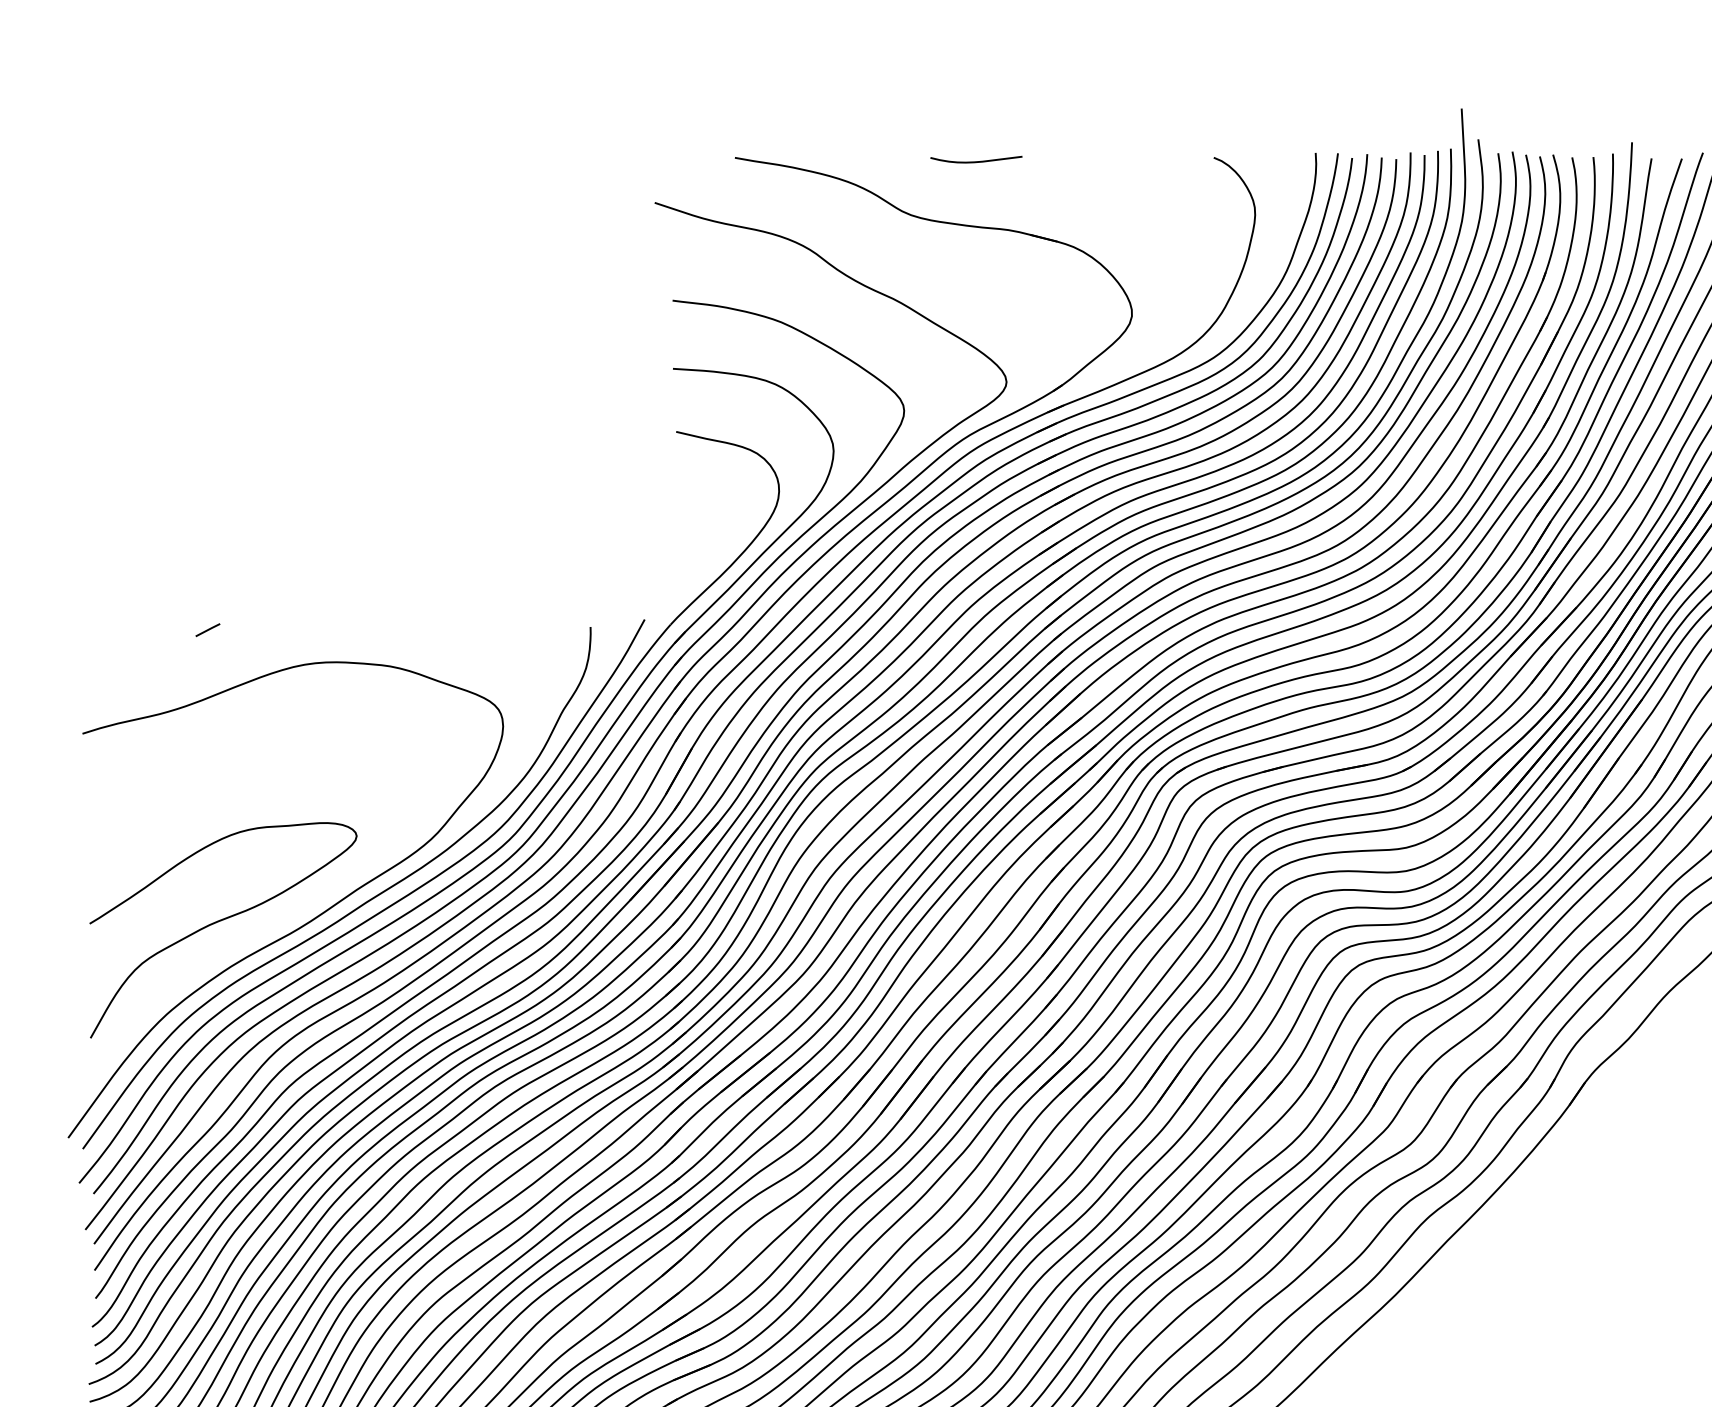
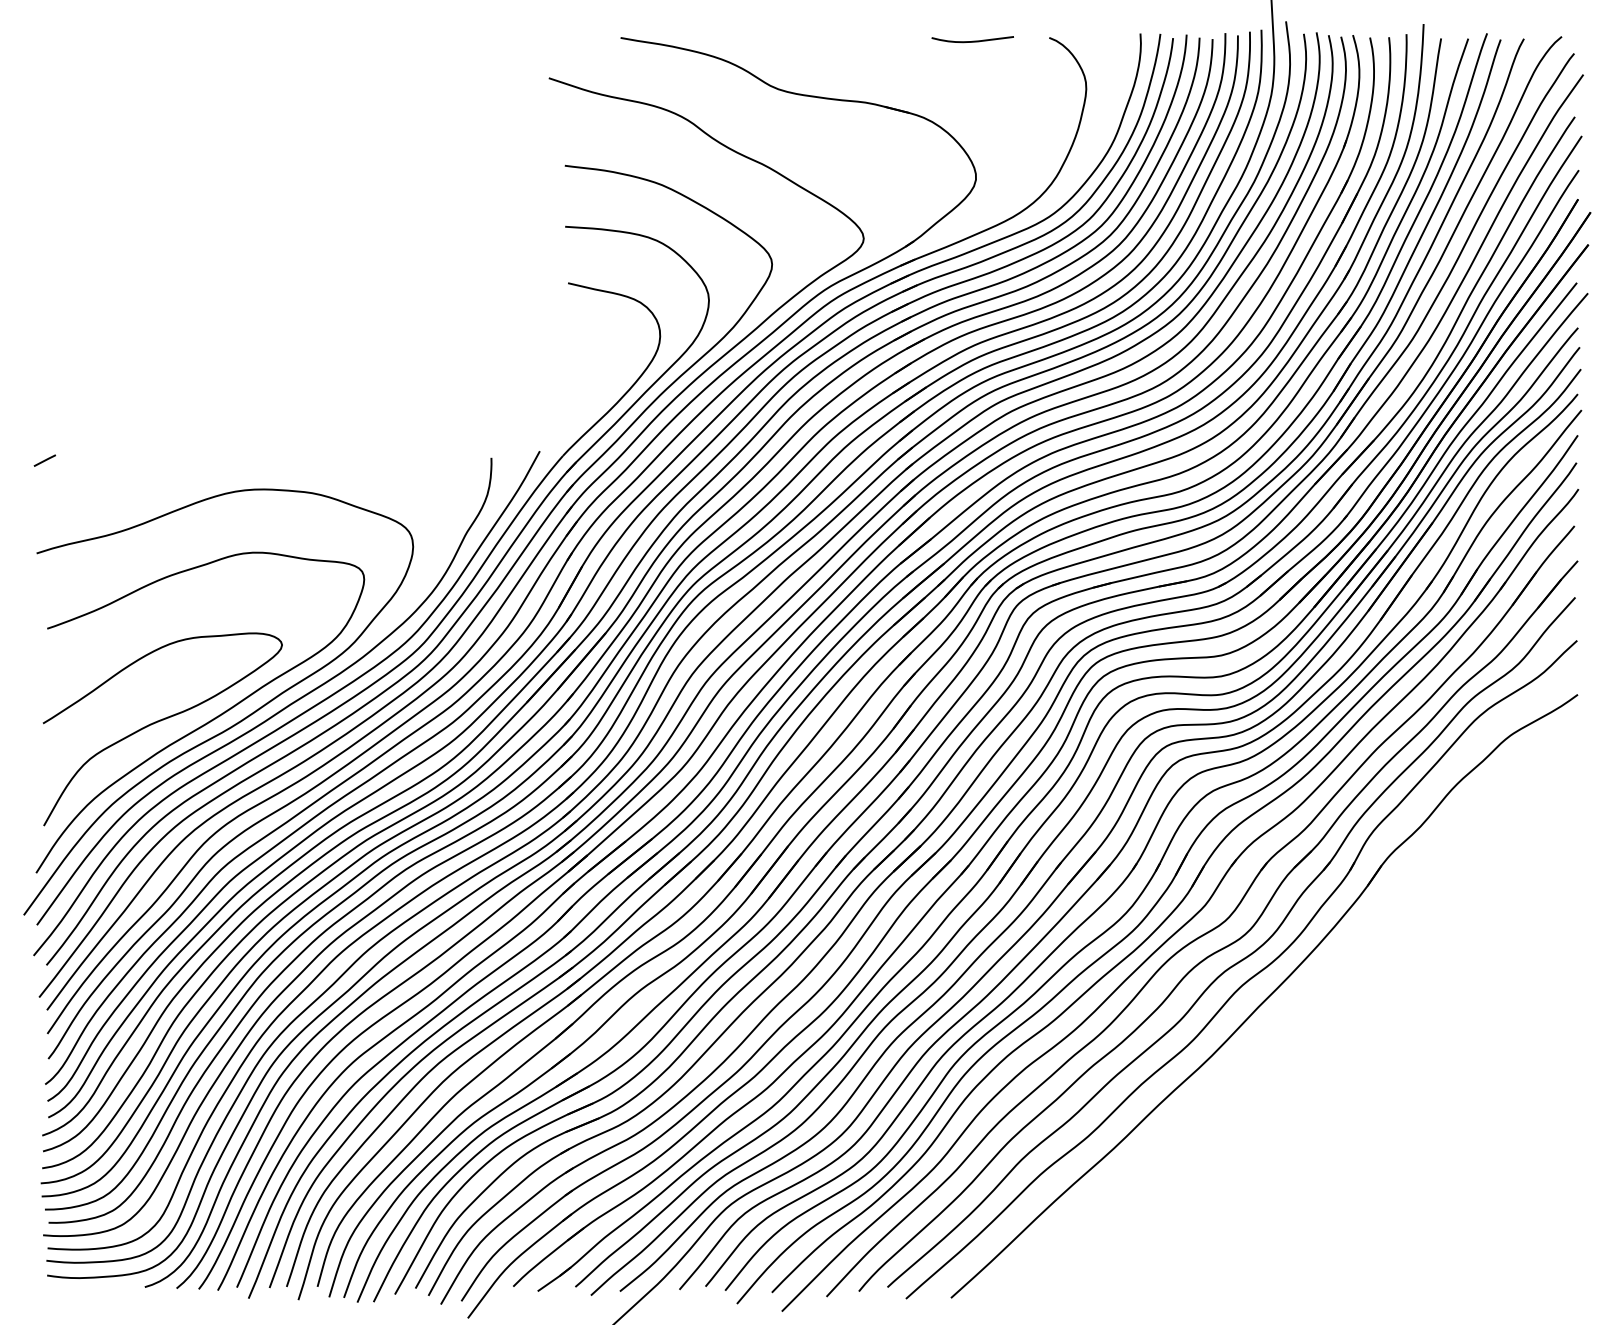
curve: (976, 160) -> (972, 40), moved
line: (207, 629) -> (44, 460), moved
curve: (272, 922) -> (206, 722), added

